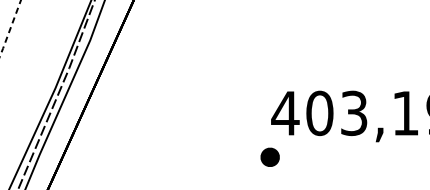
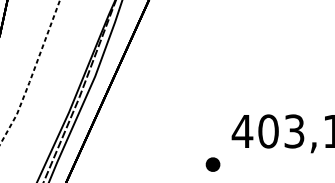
part: (269, 157) -> (212, 164), moved

